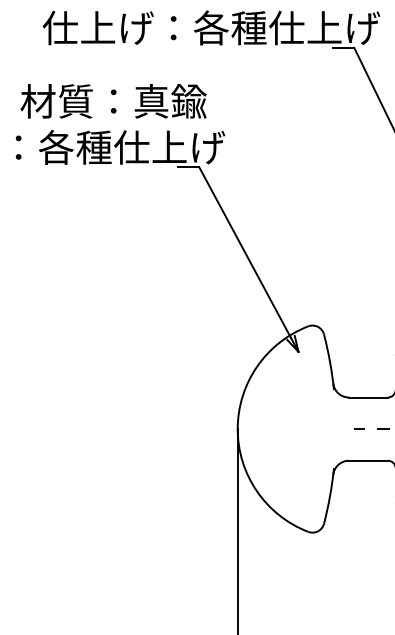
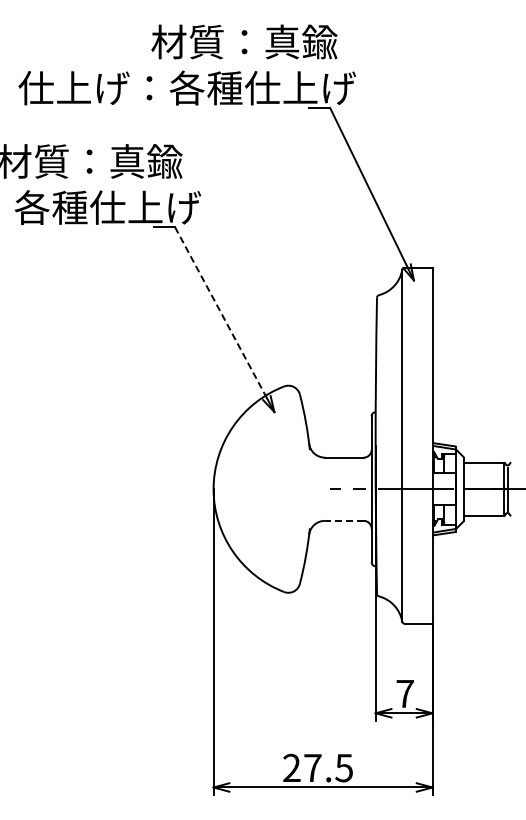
line: (245, 252) -> (221, 312), solid -> dashed
line: (367, 460) -> (343, 520), solid -> dashed

